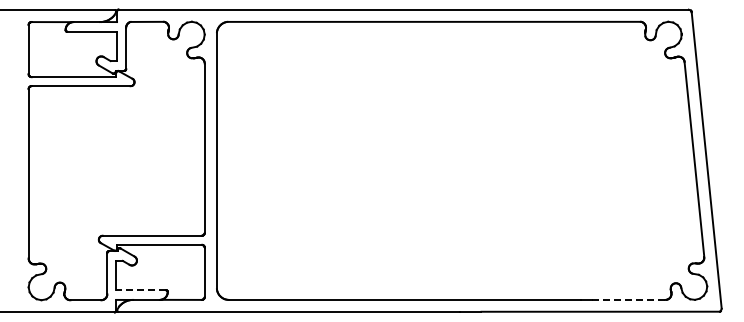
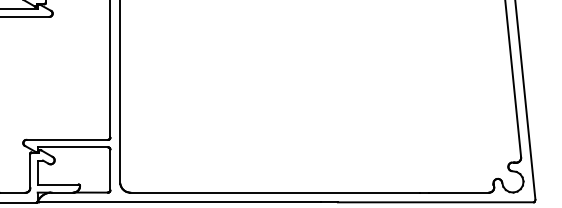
line: (141, 290) -> (58, 184), dashed -> solid
line: (628, 299) -> (458, 192), dashed -> solid

